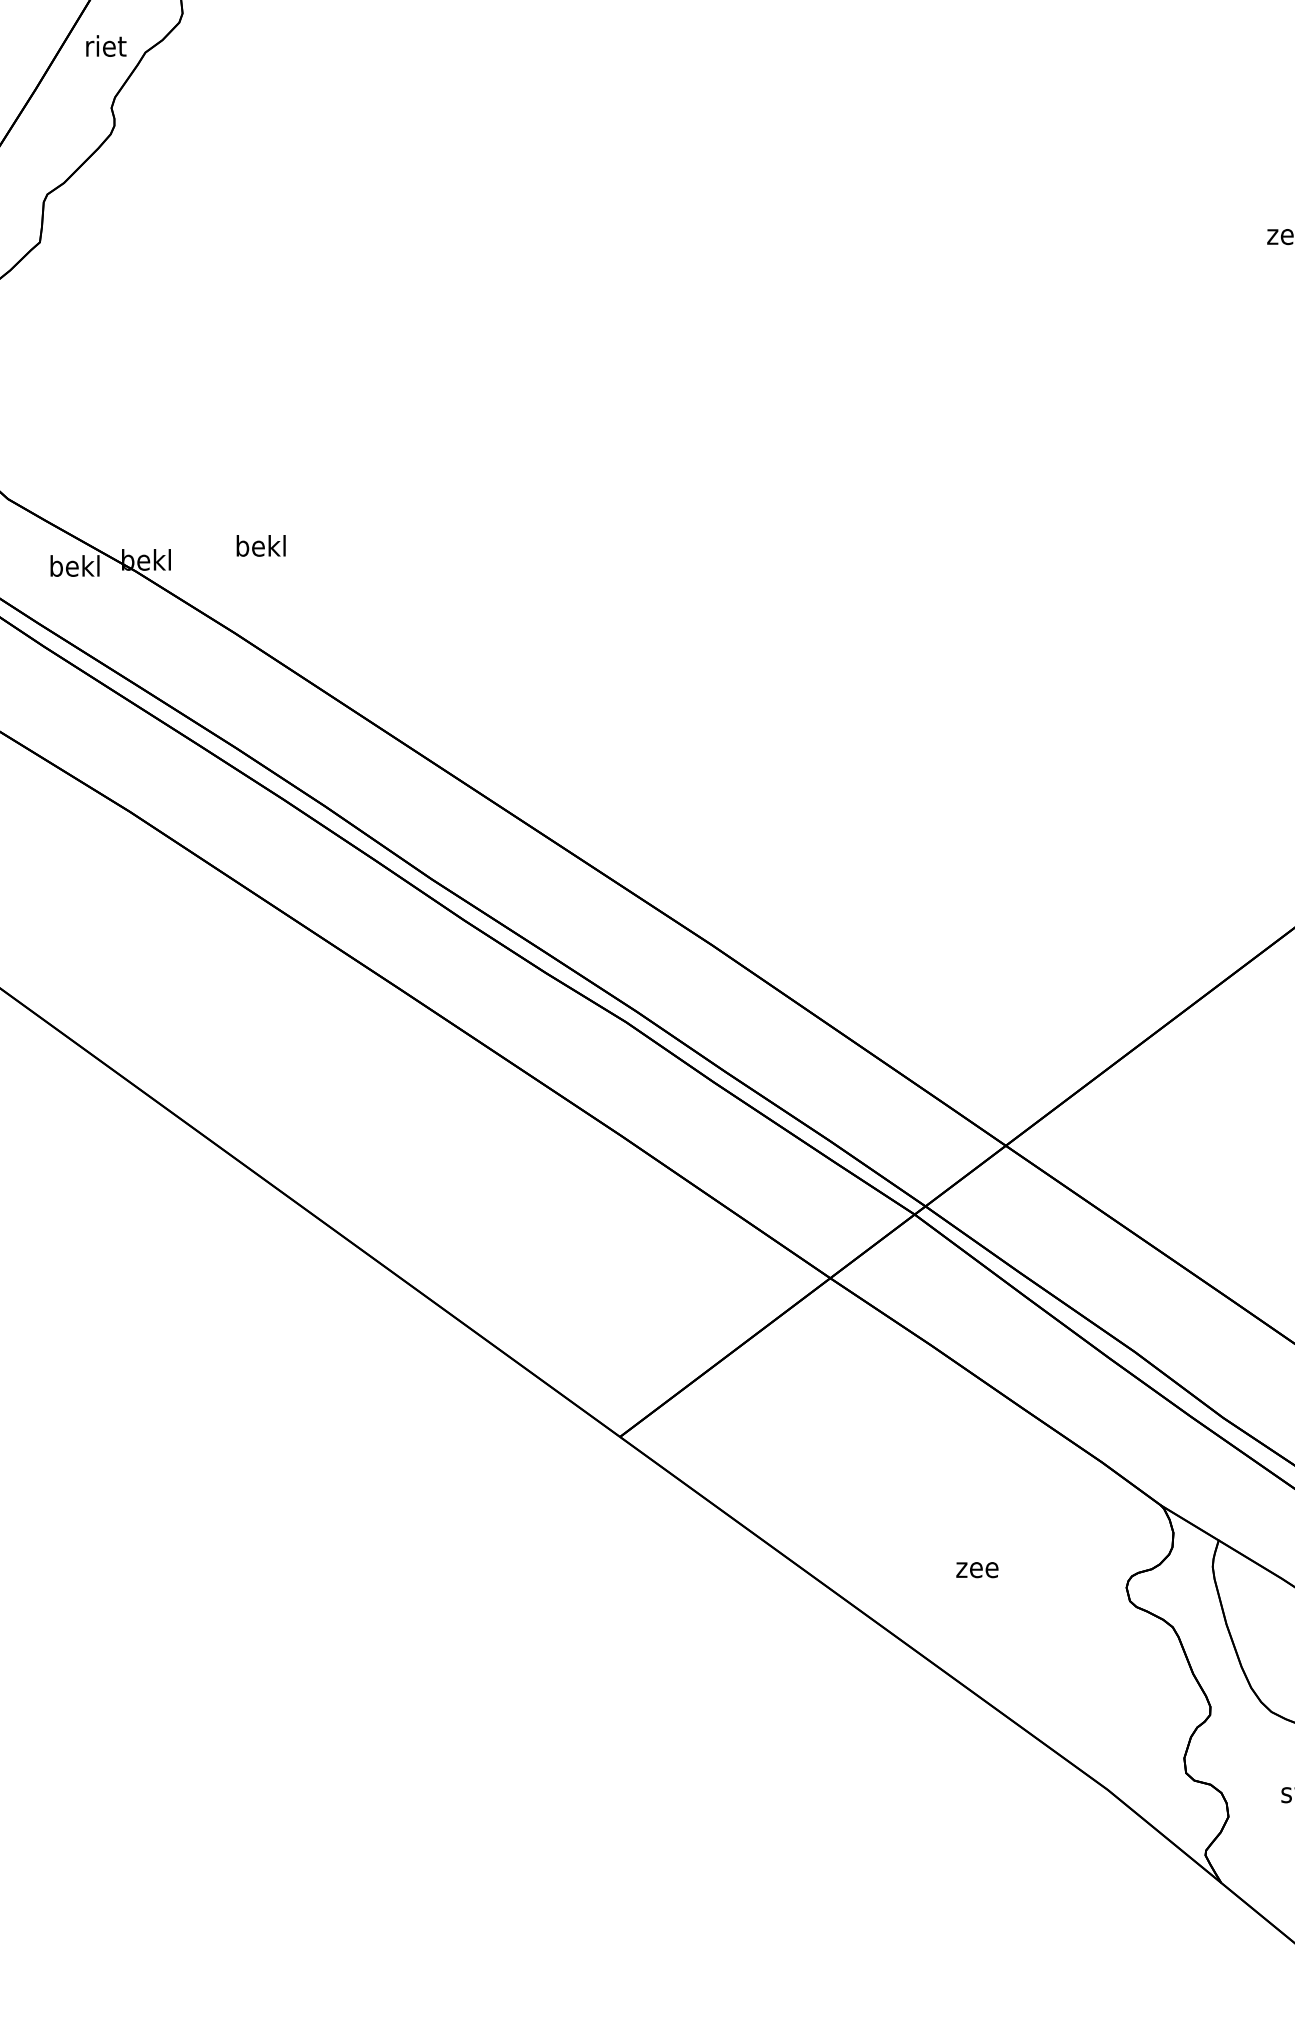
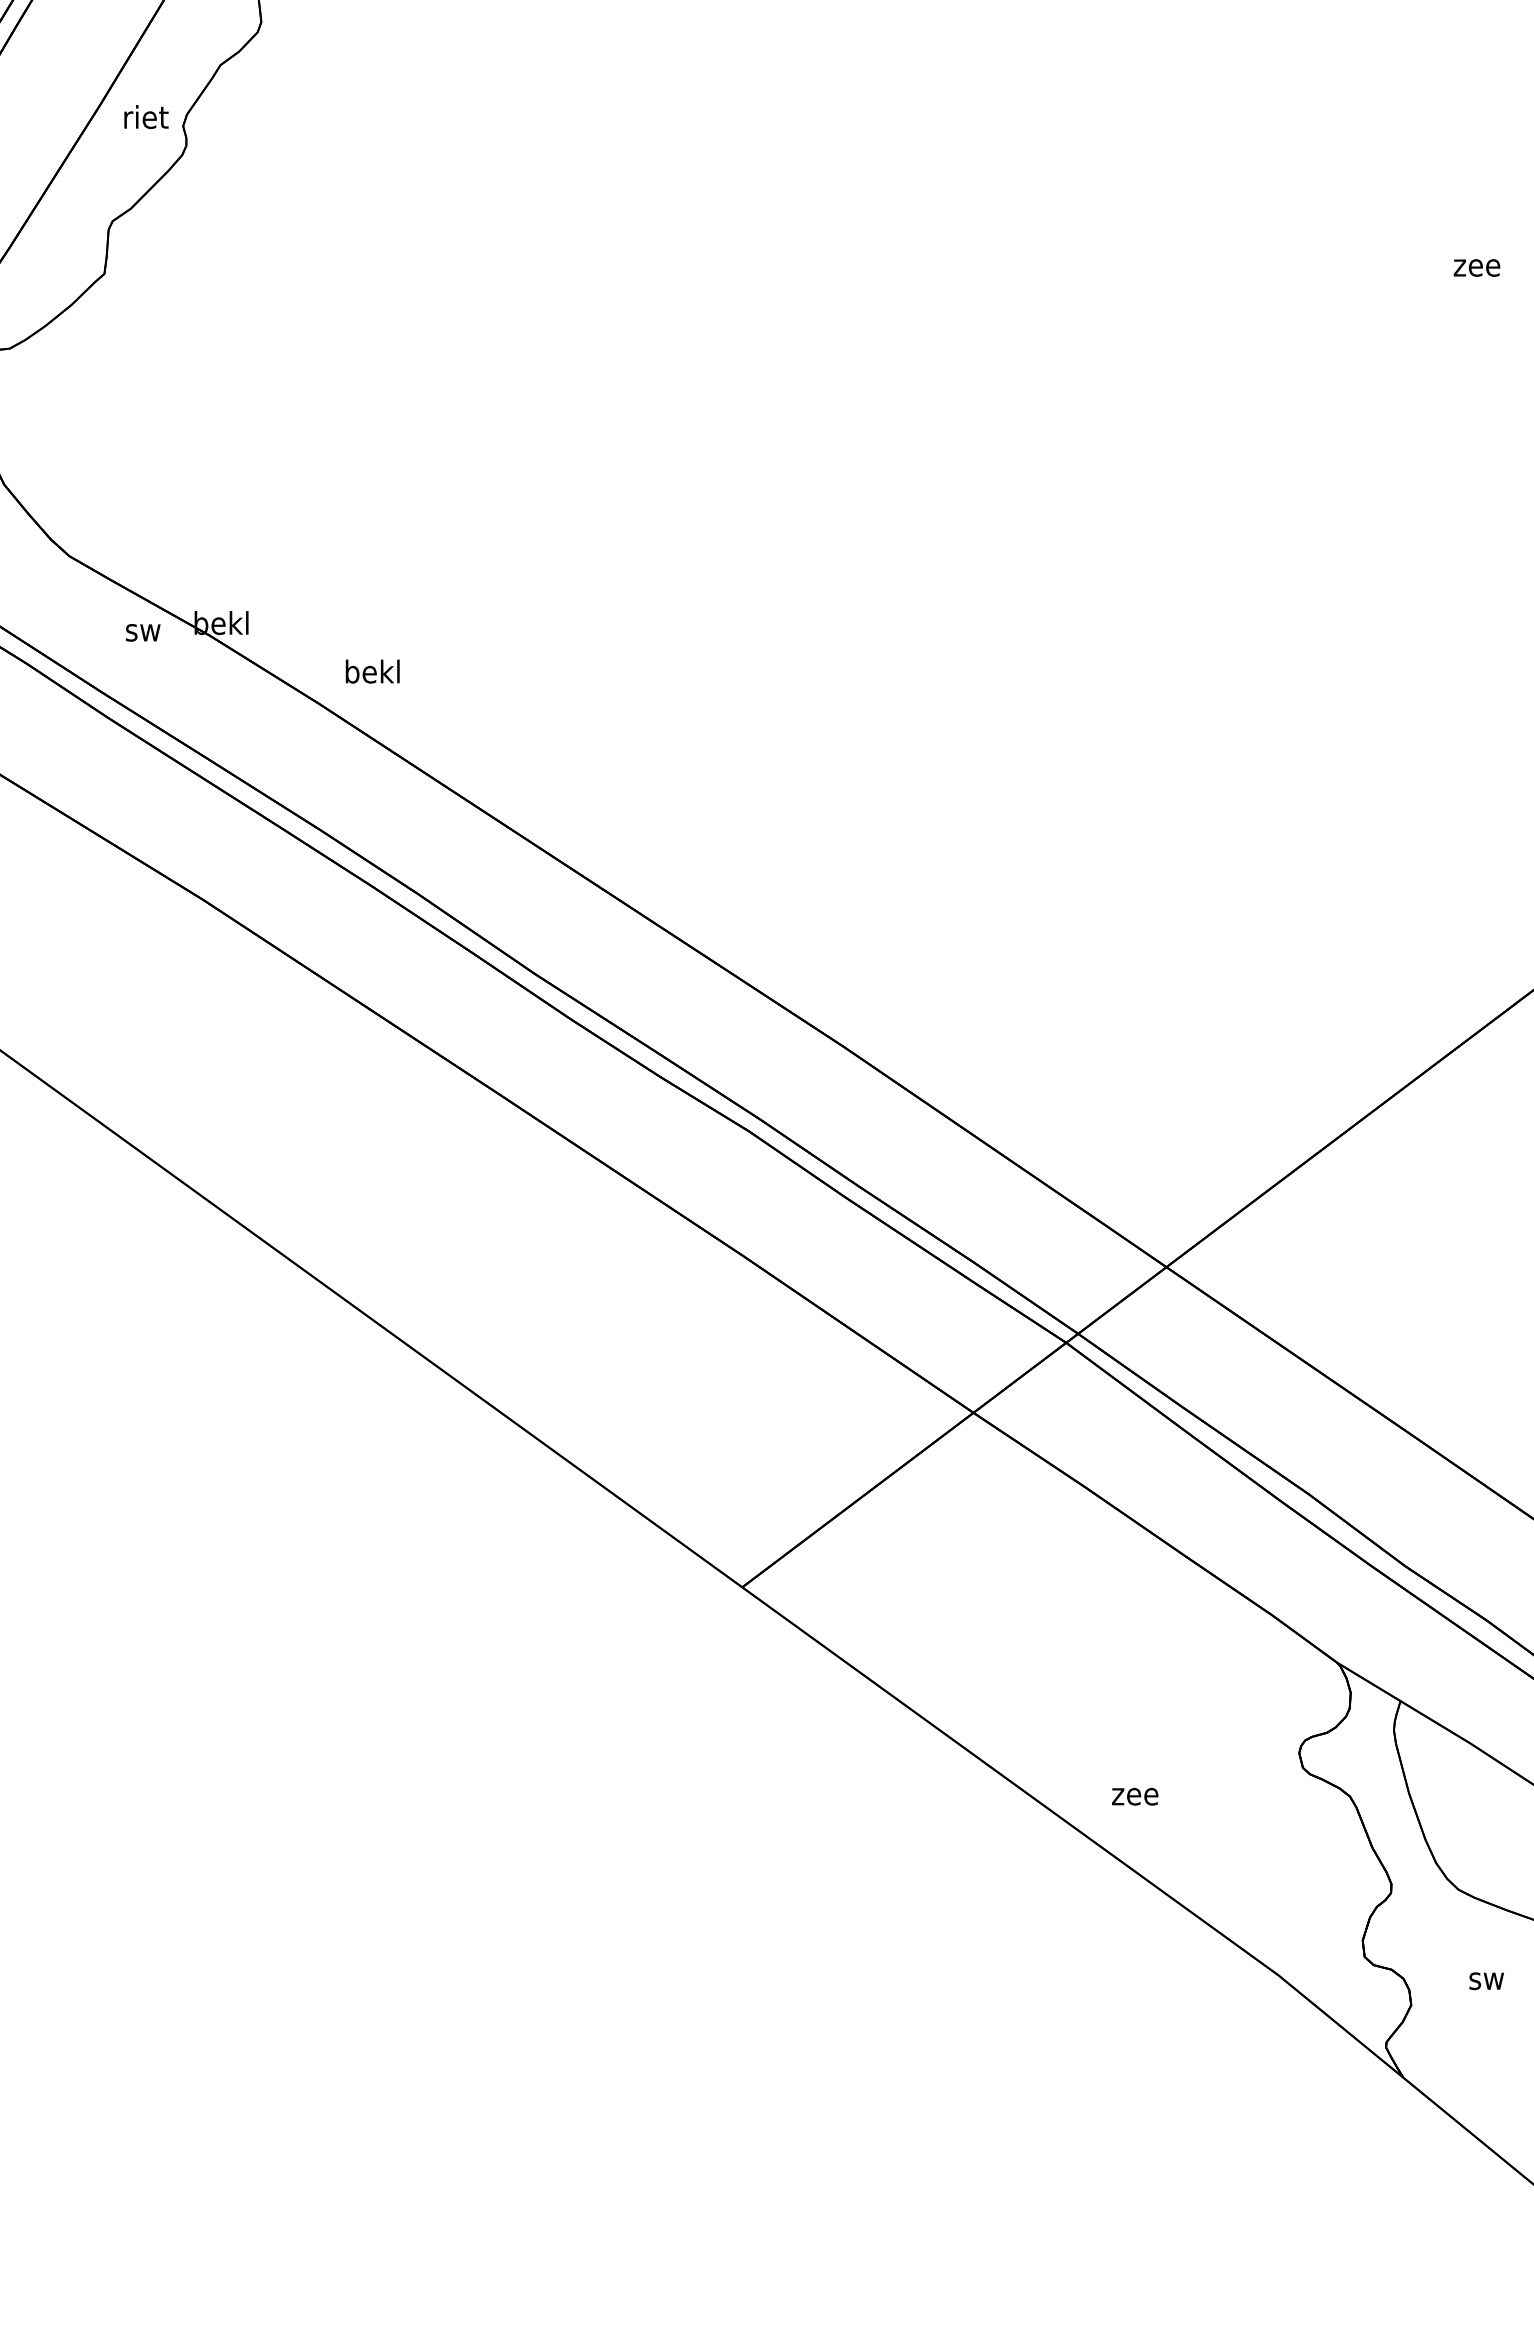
text: (106, 46) -> (146, 117), moved
text: (260, 545) -> (372, 671), moved
text: (74, 565) -> (142, 629), bekl -> sw
text: (977, 1569) -> (1135, 1796), moved

